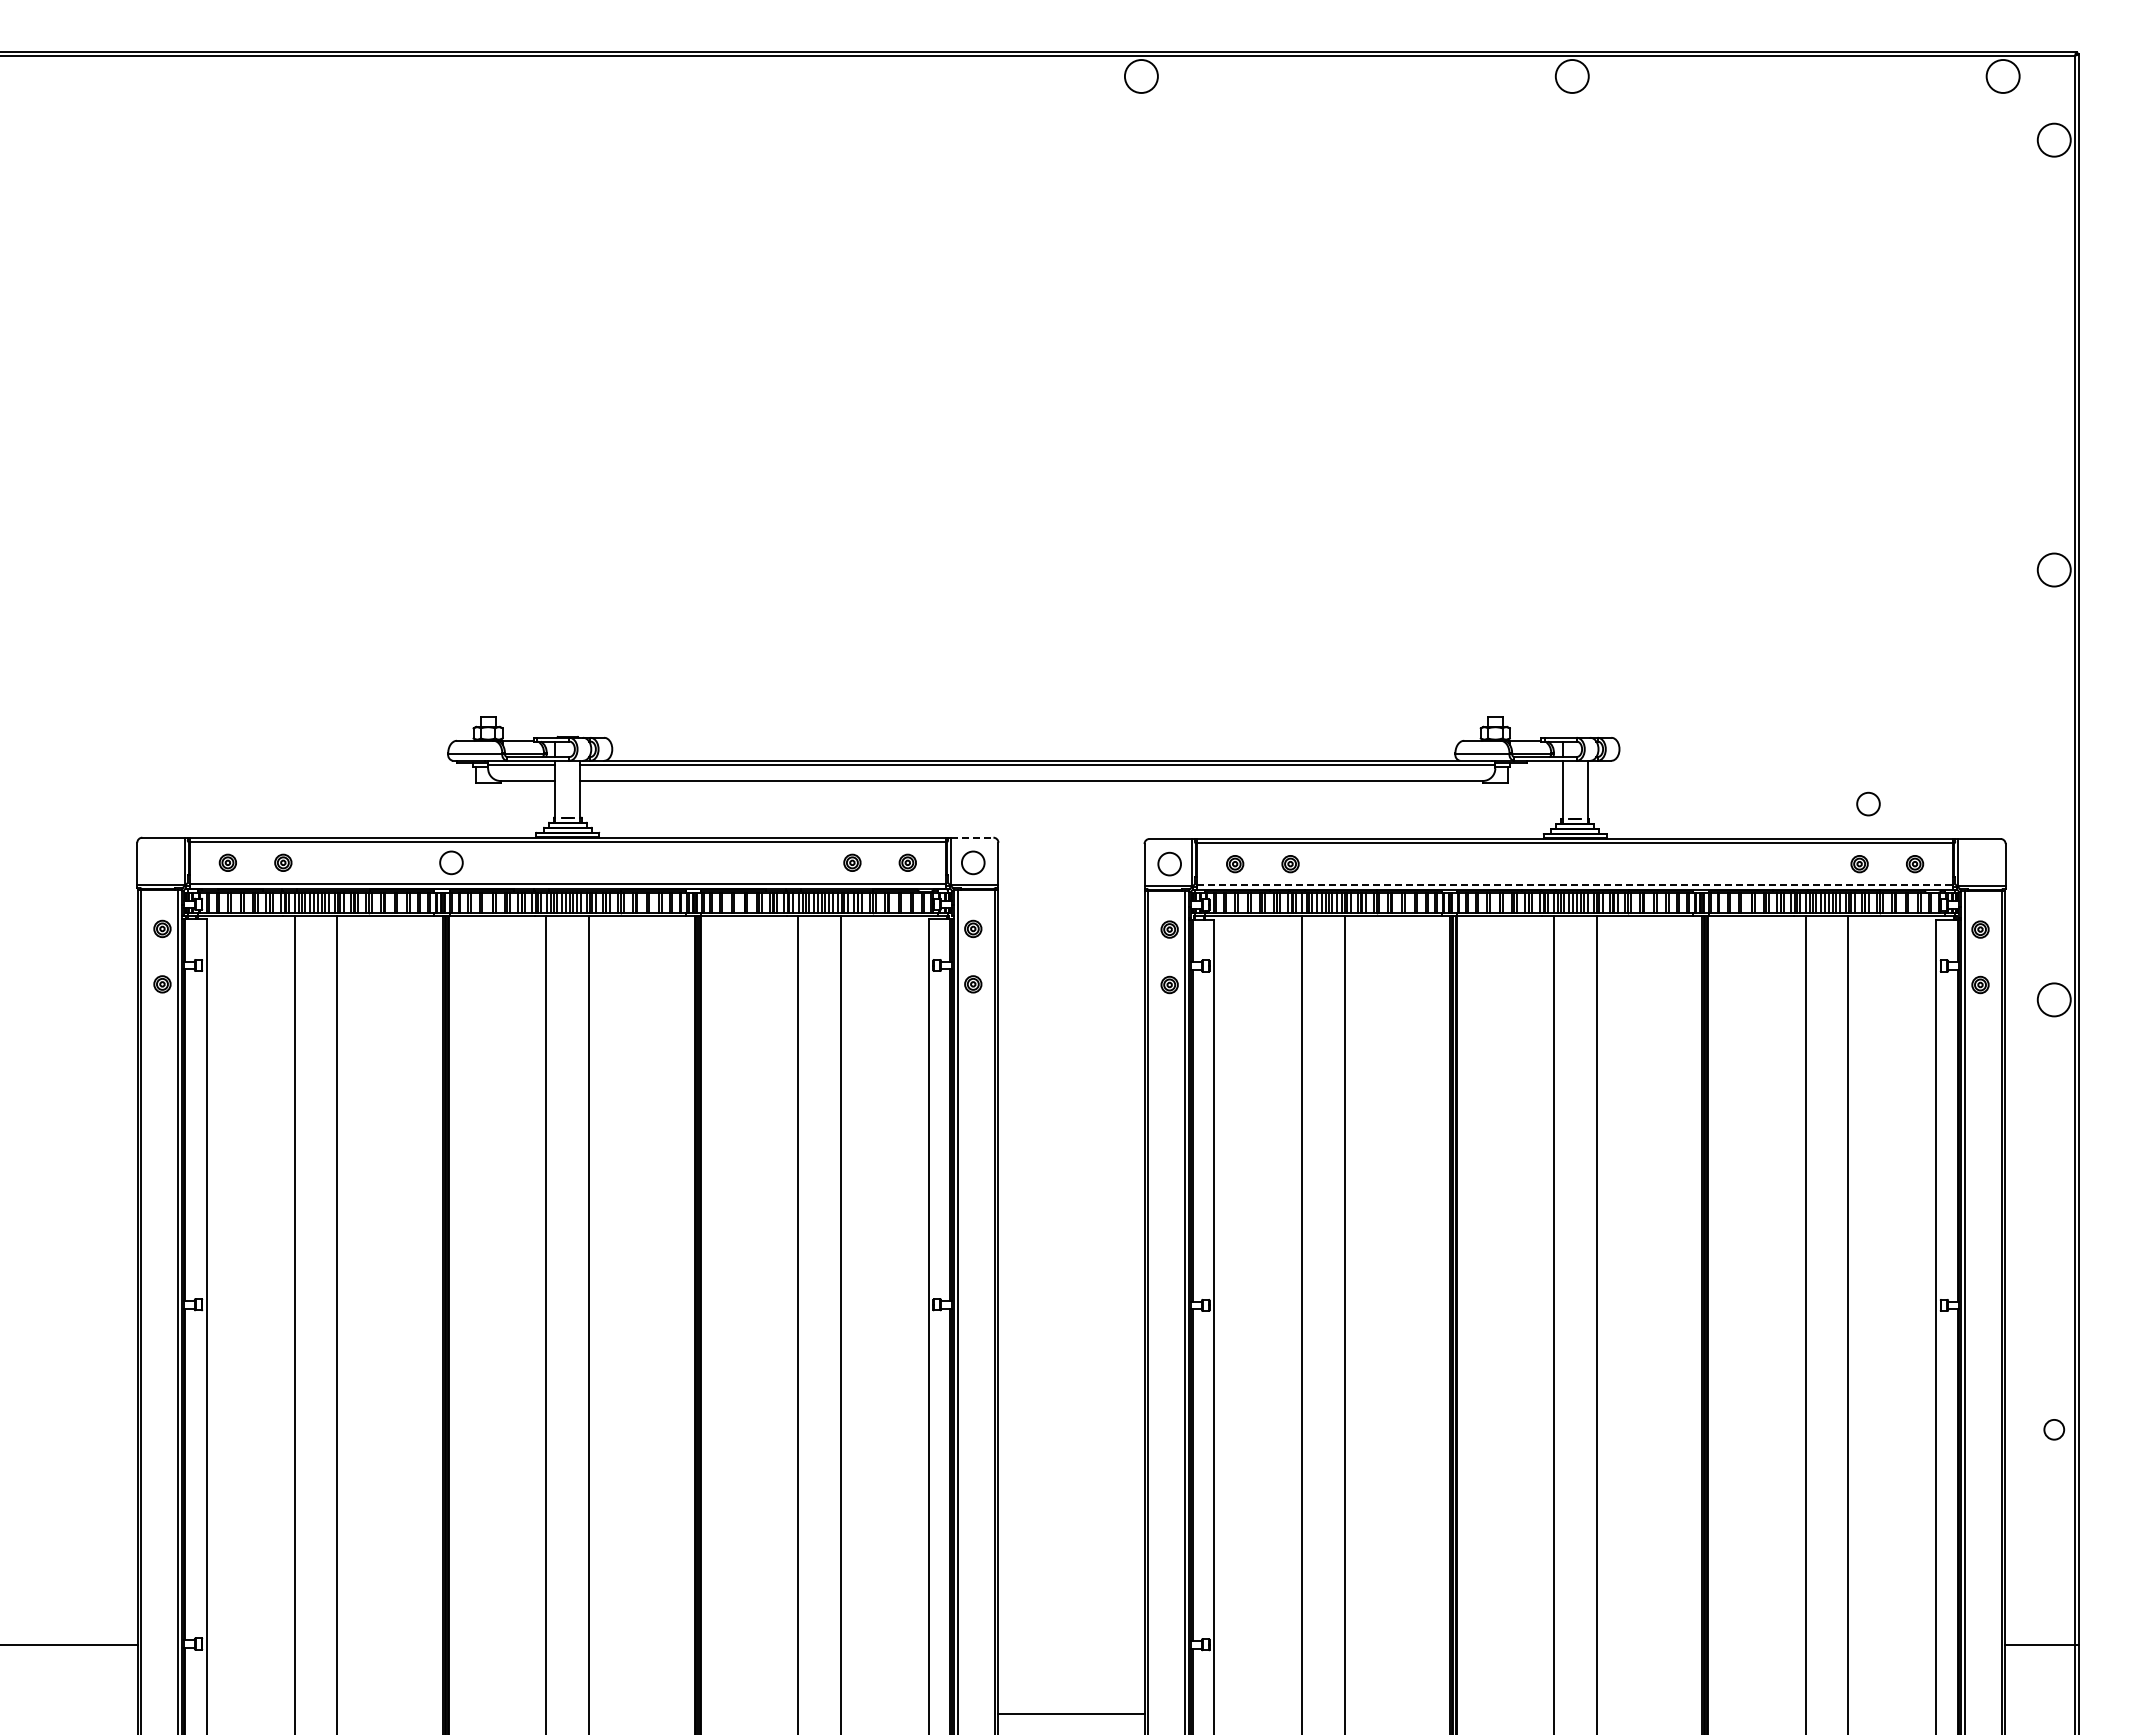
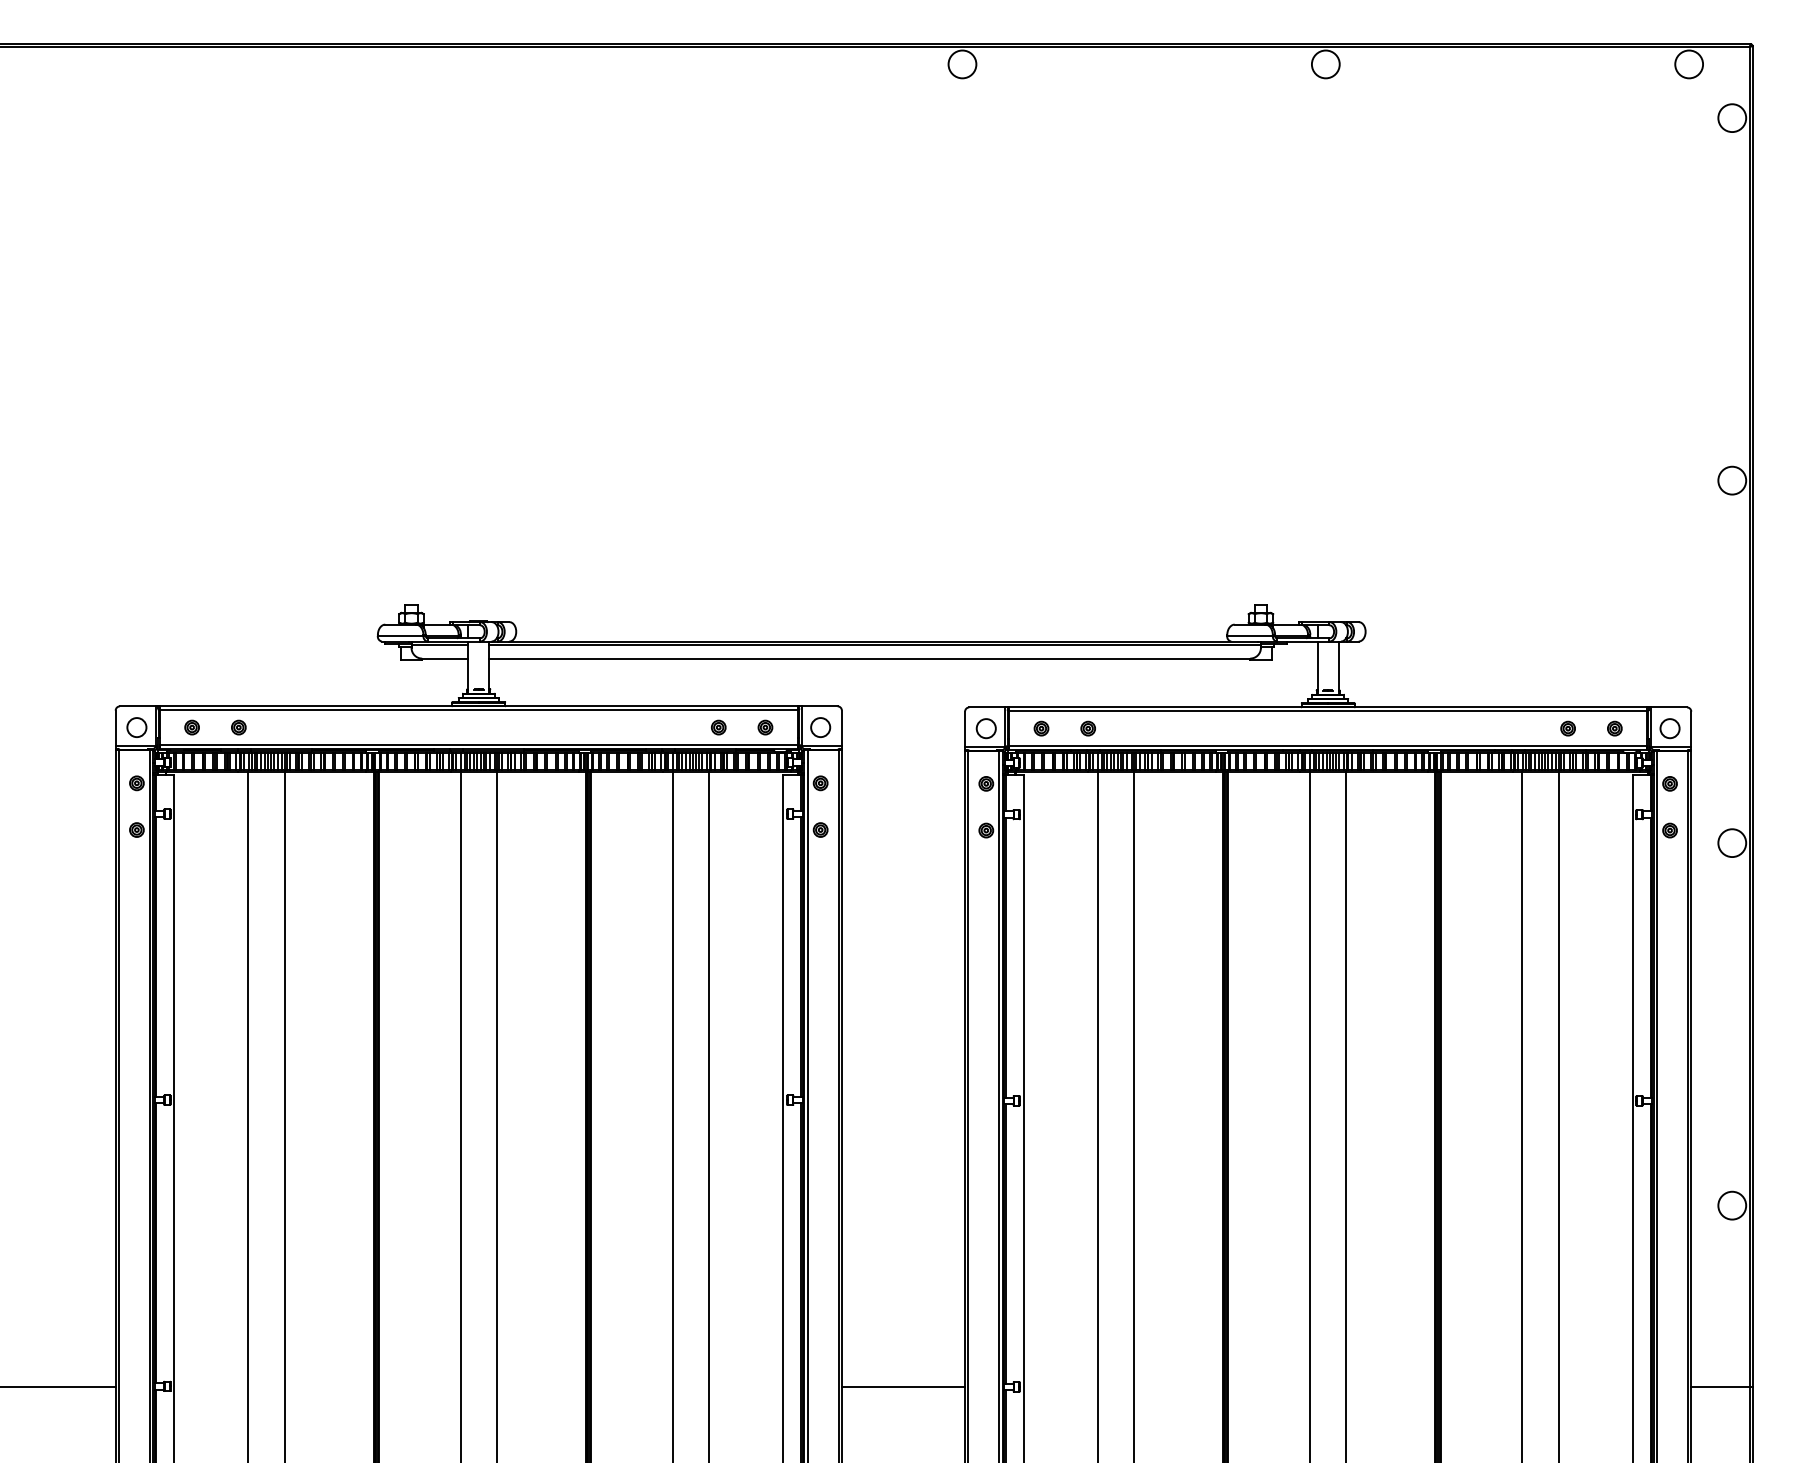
circle: (1868, 803) -> (1670, 728), moved
line: (972, 837) -> (820, 706), dashed -> solid
circle: (451, 862) -> (136, 727), moved
line: (1575, 885) -> (1328, 746), dashed -> solid
circle: (2053, 1429) -> (1731, 1205), size x1.67
line: (1071, 1713) -> (903, 1386), moved

